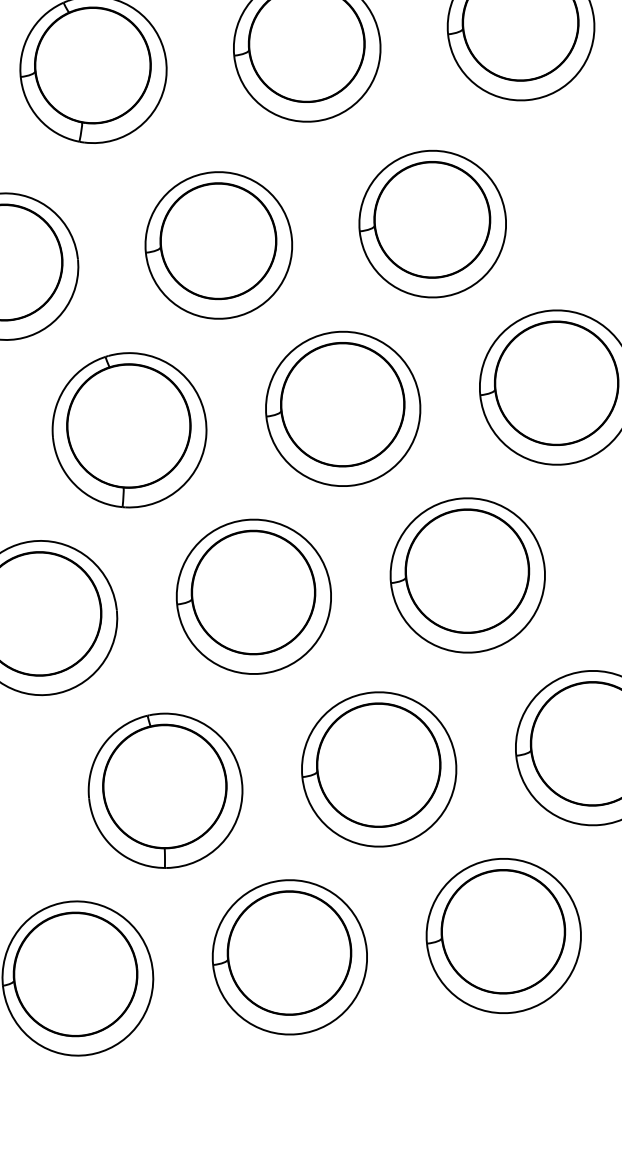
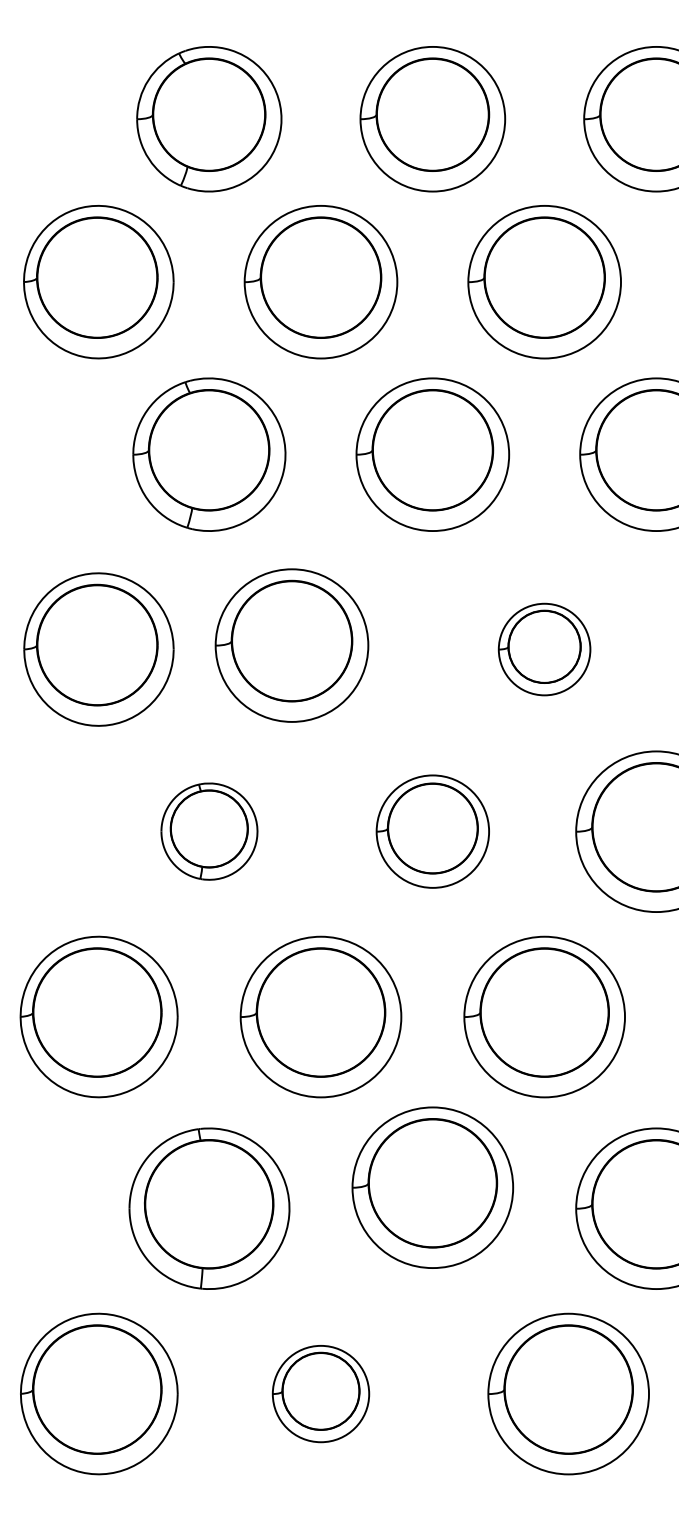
part: (432, 224) -> (544, 649), size x0.6
part: (218, 245) -> (291, 645), moved
part: (342, 408) -> (432, 831), size x0.7
part: (129, 430) -> (209, 831), size x0.6
part: (378, 769) -> (432, 1187), moved
part: (503, 935) -> (568, 1393), moved
part: (289, 956) -> (320, 1393), size x0.6

